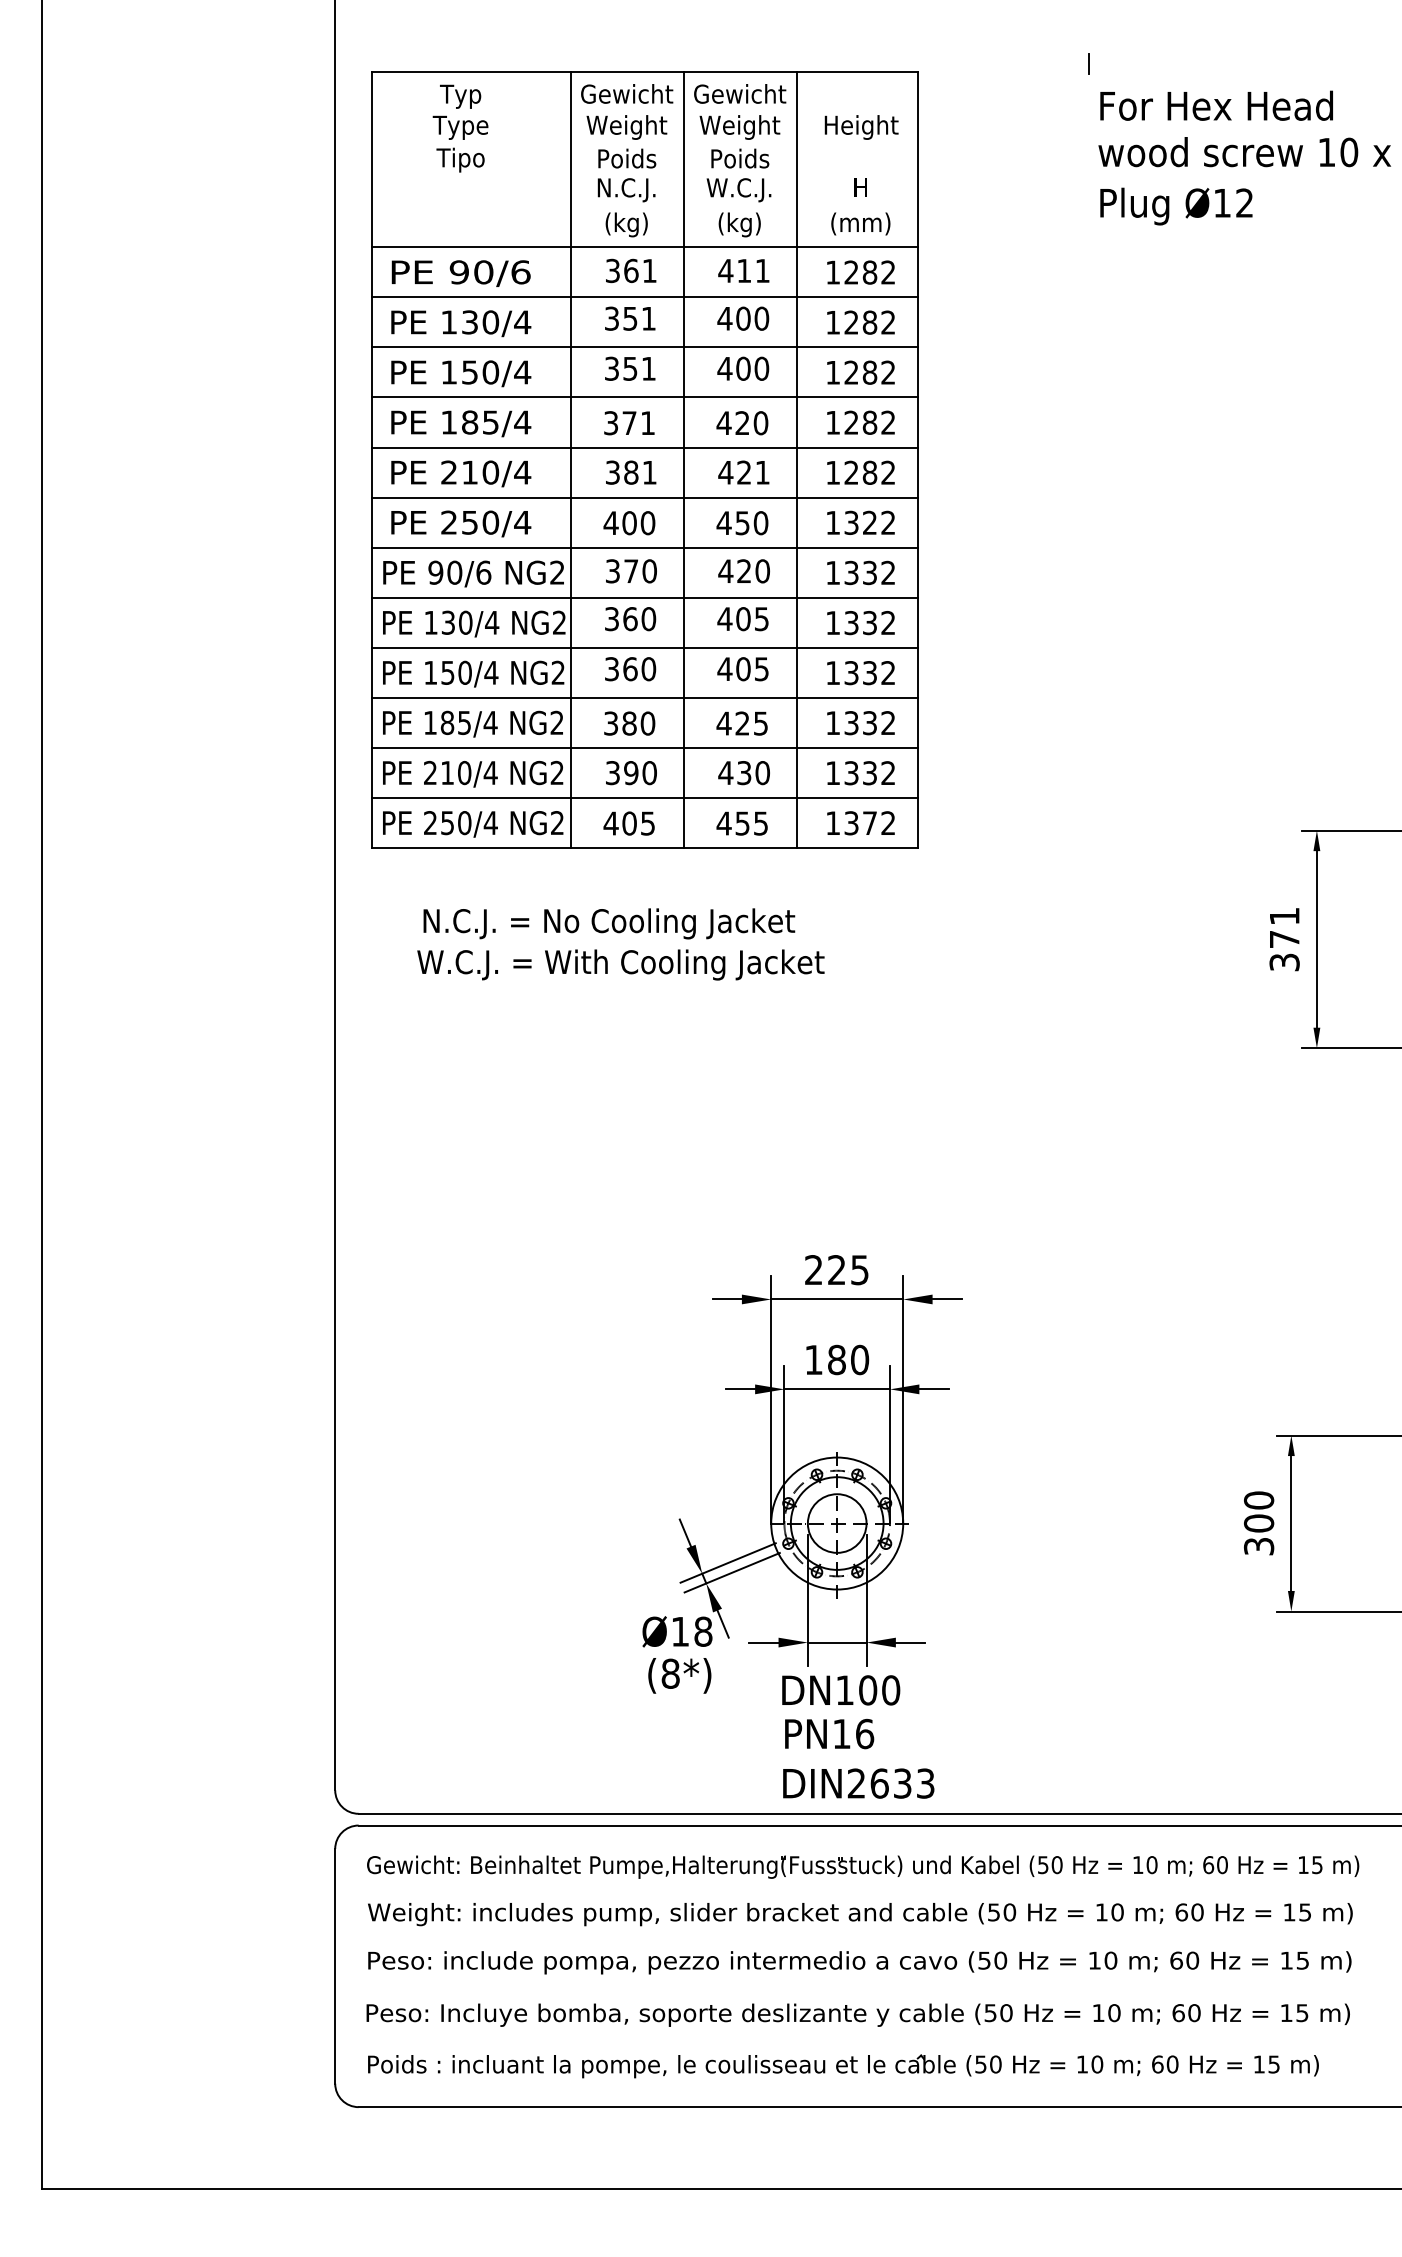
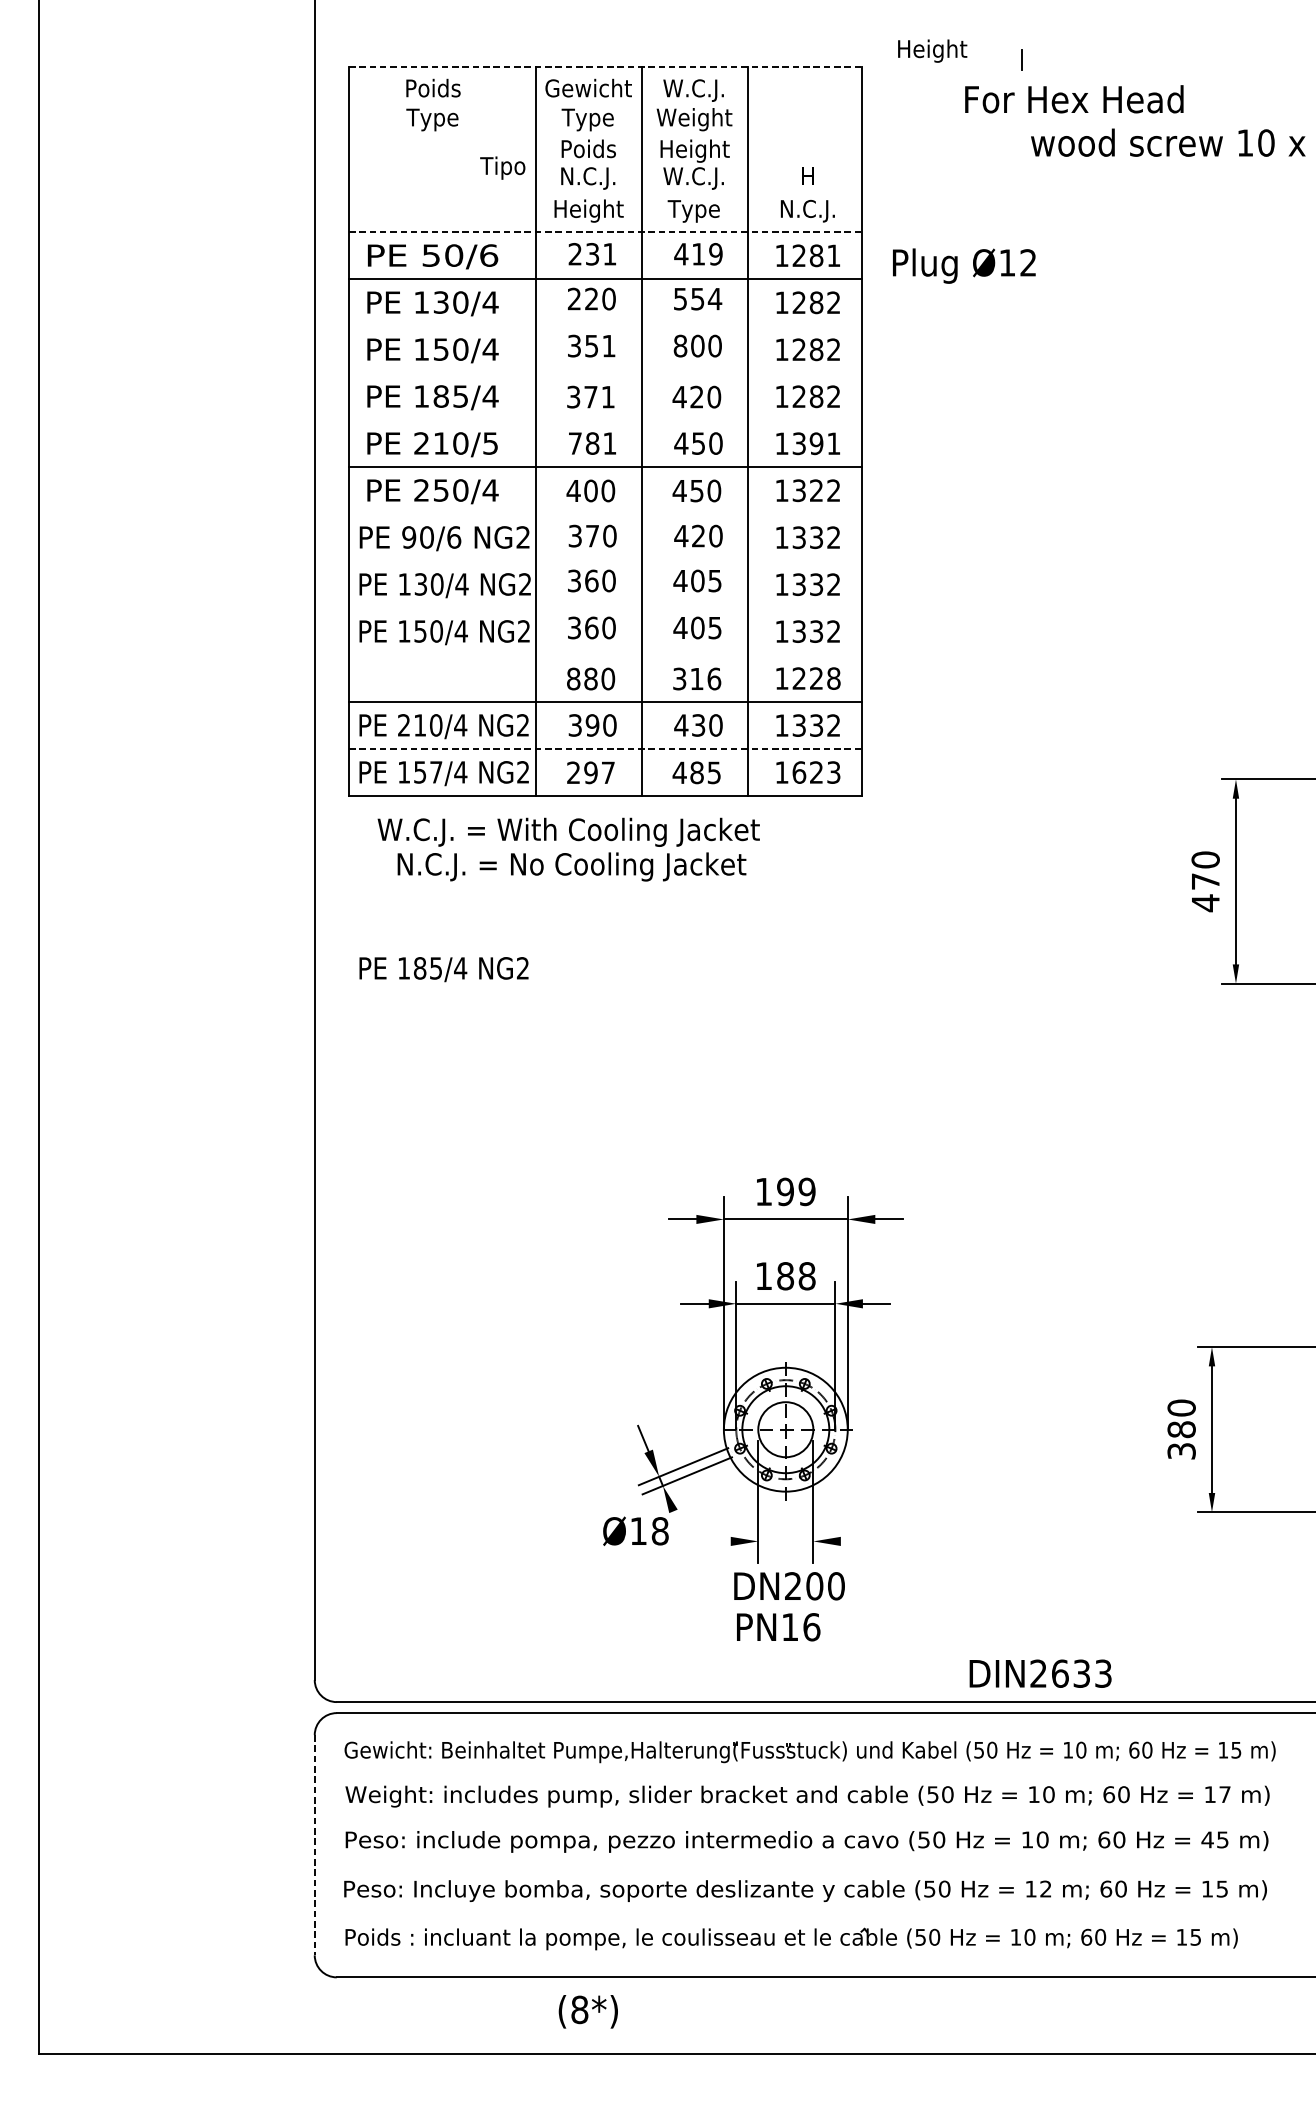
line: (645, 71) -> (605, 67), solid -> dashed
text: (461, 96) -> (433, 90), Typ -> Poids
text: (740, 96) -> (695, 90), Gewicht -> W.C.J.
text: (1216, 105) -> (1074, 99), moved
text: (626, 127) -> (588, 119), Weight -> Type
text: (861, 127) -> (932, 51), moved
text: (460, 159) -> (502, 167), moved
text: (740, 160) -> (695, 150), Poids -> Height
text: (1176, 206) -> (964, 266), moved
text: (627, 224) -> (589, 210), (kg) -> Height
text: (738, 224) -> (693, 210), (kg) -> Type
text: (860, 224) -> (807, 210), (mm) -> N.C.J.
line: (645, 247) -> (605, 232), solid -> dashed
text: (622, 270) -> (584, 253), 361 -> 231
text: (762, 270) -> (715, 253), 411 -> 419
text: (458, 272) -> (430, 255), 90/6 -> 50/6
text: (887, 272) -> (833, 255), 1282 -> 1281
text: (630, 318) -> (591, 298), 351 -> 220
text: (743, 318) -> (697, 298), 400 -> 554
line: (644, 347) -> (604, 326), removed
text: (724, 368) -> (680, 345), 400 -> 800
line: (644, 397) -> (604, 373), removed
line: (644, 447) -> (604, 419), removed
text: (522, 472) -> (490, 443), 210/4 -> 210/5
text: (612, 472) -> (574, 443), 381 -> 781
text: (753, 472) -> (707, 443), 421 -> 450
text: (869, 472) -> (816, 443), 1282 -> 1391
line: (644, 547) -> (604, 513), removed
line: (644, 597) -> (604, 560), removed
line: (644, 647) -> (604, 607), removed
line: (644, 697) -> (604, 654), removed
text: (472, 723) -> (443, 968), moved
text: (611, 723) -> (574, 678), 380 -> 880
text: (742, 723) -> (696, 678), 425 -> 316
text: (869, 723) -> (816, 678), 1332 -> 1228
line: (645, 797) -> (605, 748), solid -> dashed
text: (447, 823) -> (420, 772), 250/4 -> 157/4
text: (628, 823) -> (589, 772), 405 -> 297
text: (742, 823) -> (696, 772), 455 -> 485
text: (869, 823) -> (816, 772), 1372 -> 1623
text: (1284, 939) -> (1205, 881), 371 -> 470
text: (620, 964) -> (568, 831), moved
text: (836, 1270) -> (785, 1192), 225 -> 199
text: (860, 1359) -> (807, 1275), 180 -> 188
text: (1259, 1523) -> (1182, 1429), 300 -> 380
line: (722, 1623) -> (678, 1523), removed
line: (763, 1642) -> (716, 1541), removed
line: (836, 1642) -> (785, 1541), removed
line: (910, 1642) -> (854, 1541), removed
text: (679, 1675) -> (588, 2011), moved
text: (844, 1689) -> (792, 1585), DN100 -> DN200
text: (858, 1783) -> (1040, 1673), moved
text: (1305, 1912) -> (1225, 1794), 15 -> 17
text: (1286, 1960) -> (1207, 1839), 15 -> 45
line: (335, 1966) -> (315, 1845), solid -> dashed
text: (1114, 2013) -> (1046, 1889), 10 -> 12

